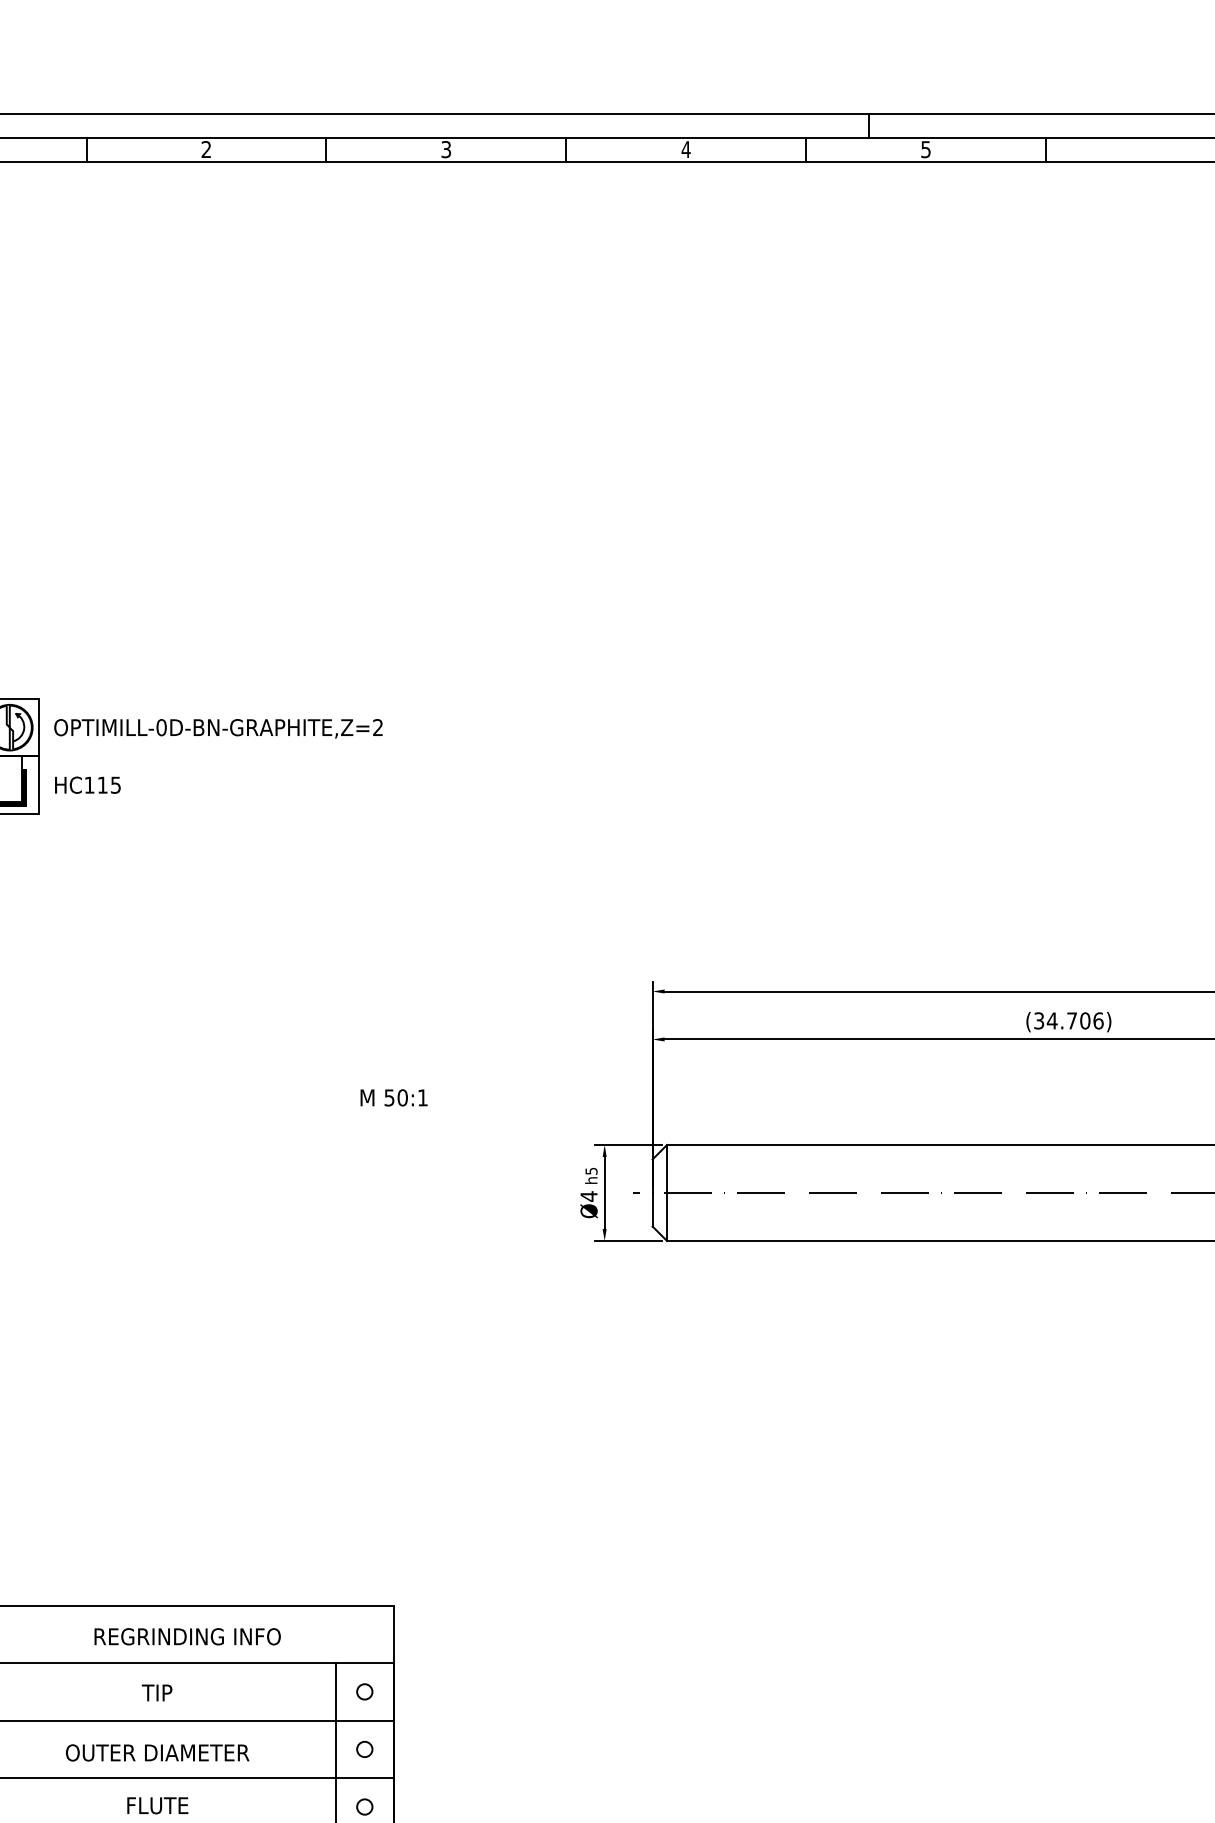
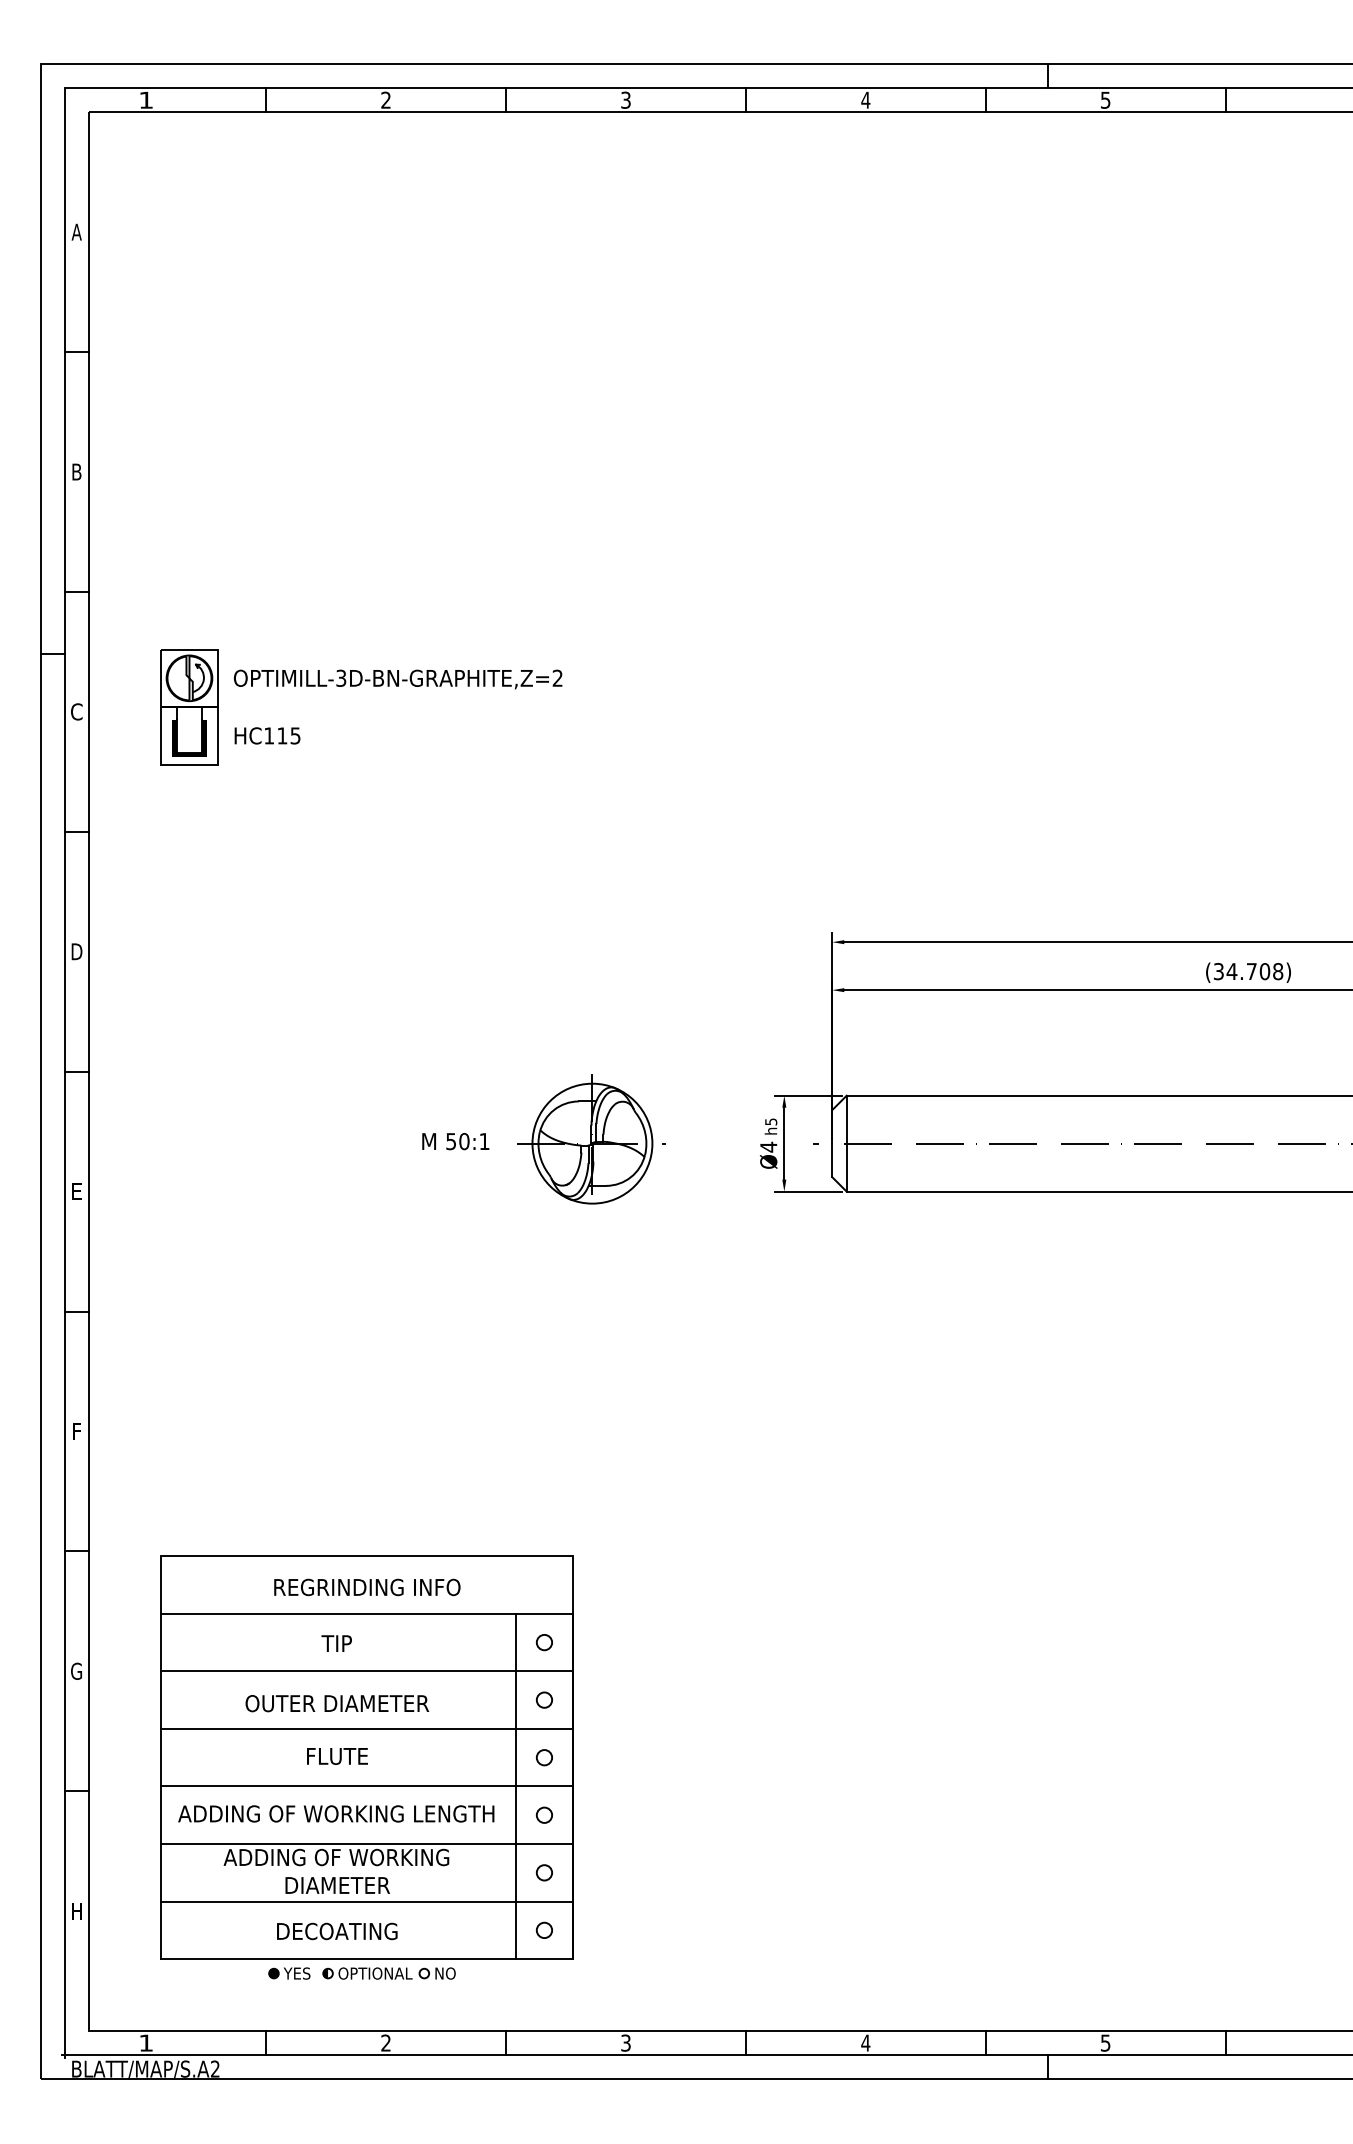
text: (161, 726) -> (341, 677), OPTIMILL-0D-BN-GRAPHITE,Z=2 -> OPTIMILL-3D-BN-GRAPHITE,Z=2
text: (1098, 1020) -> (1278, 971), (34.706) -> (34.708)
text: (393, 1097) -> (455, 1141), moved
part: (411, 1188) -> (591, 1139), added

